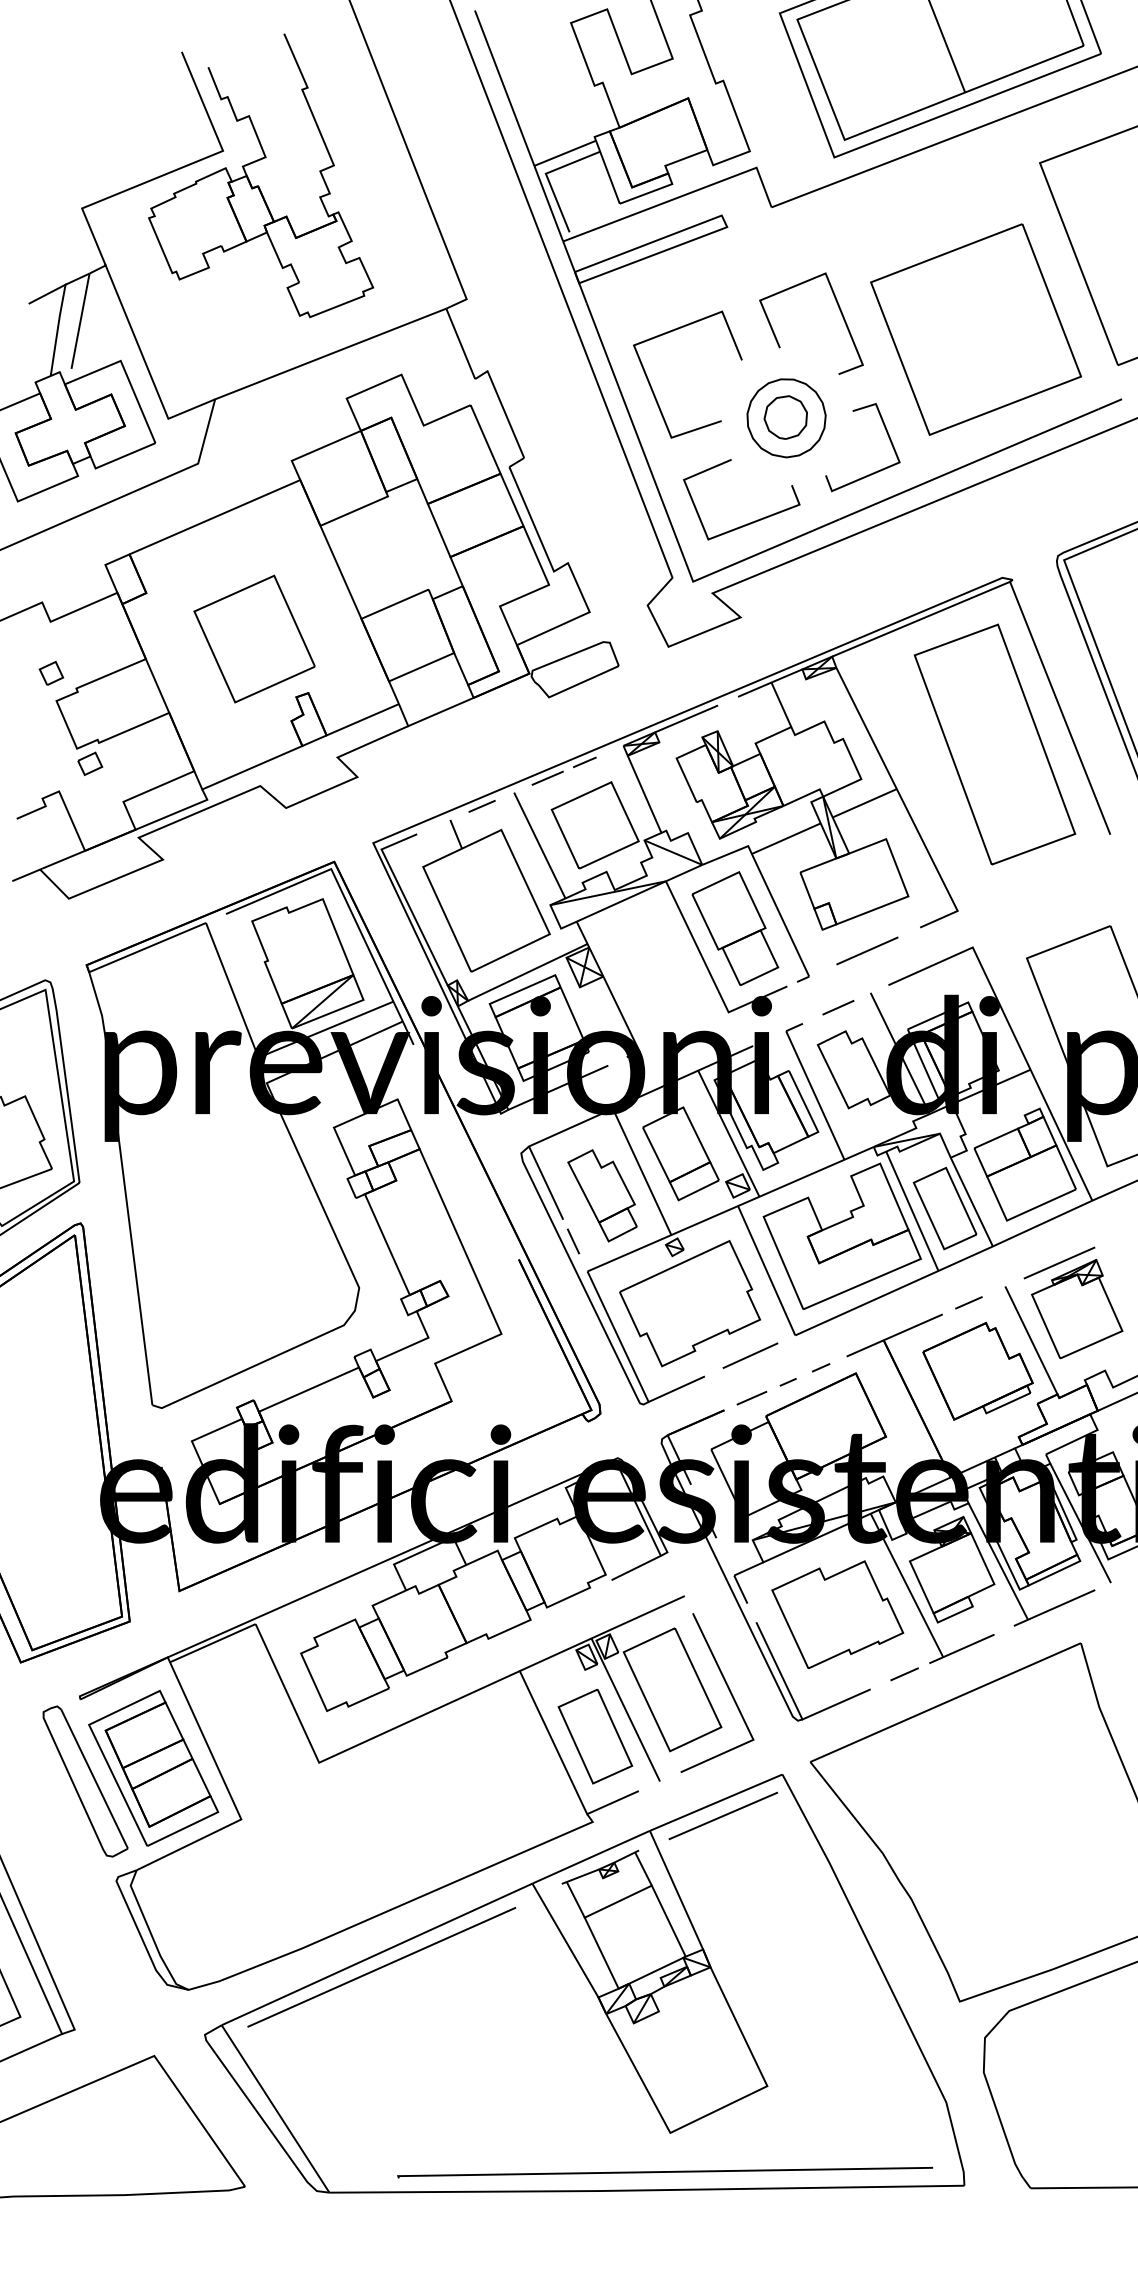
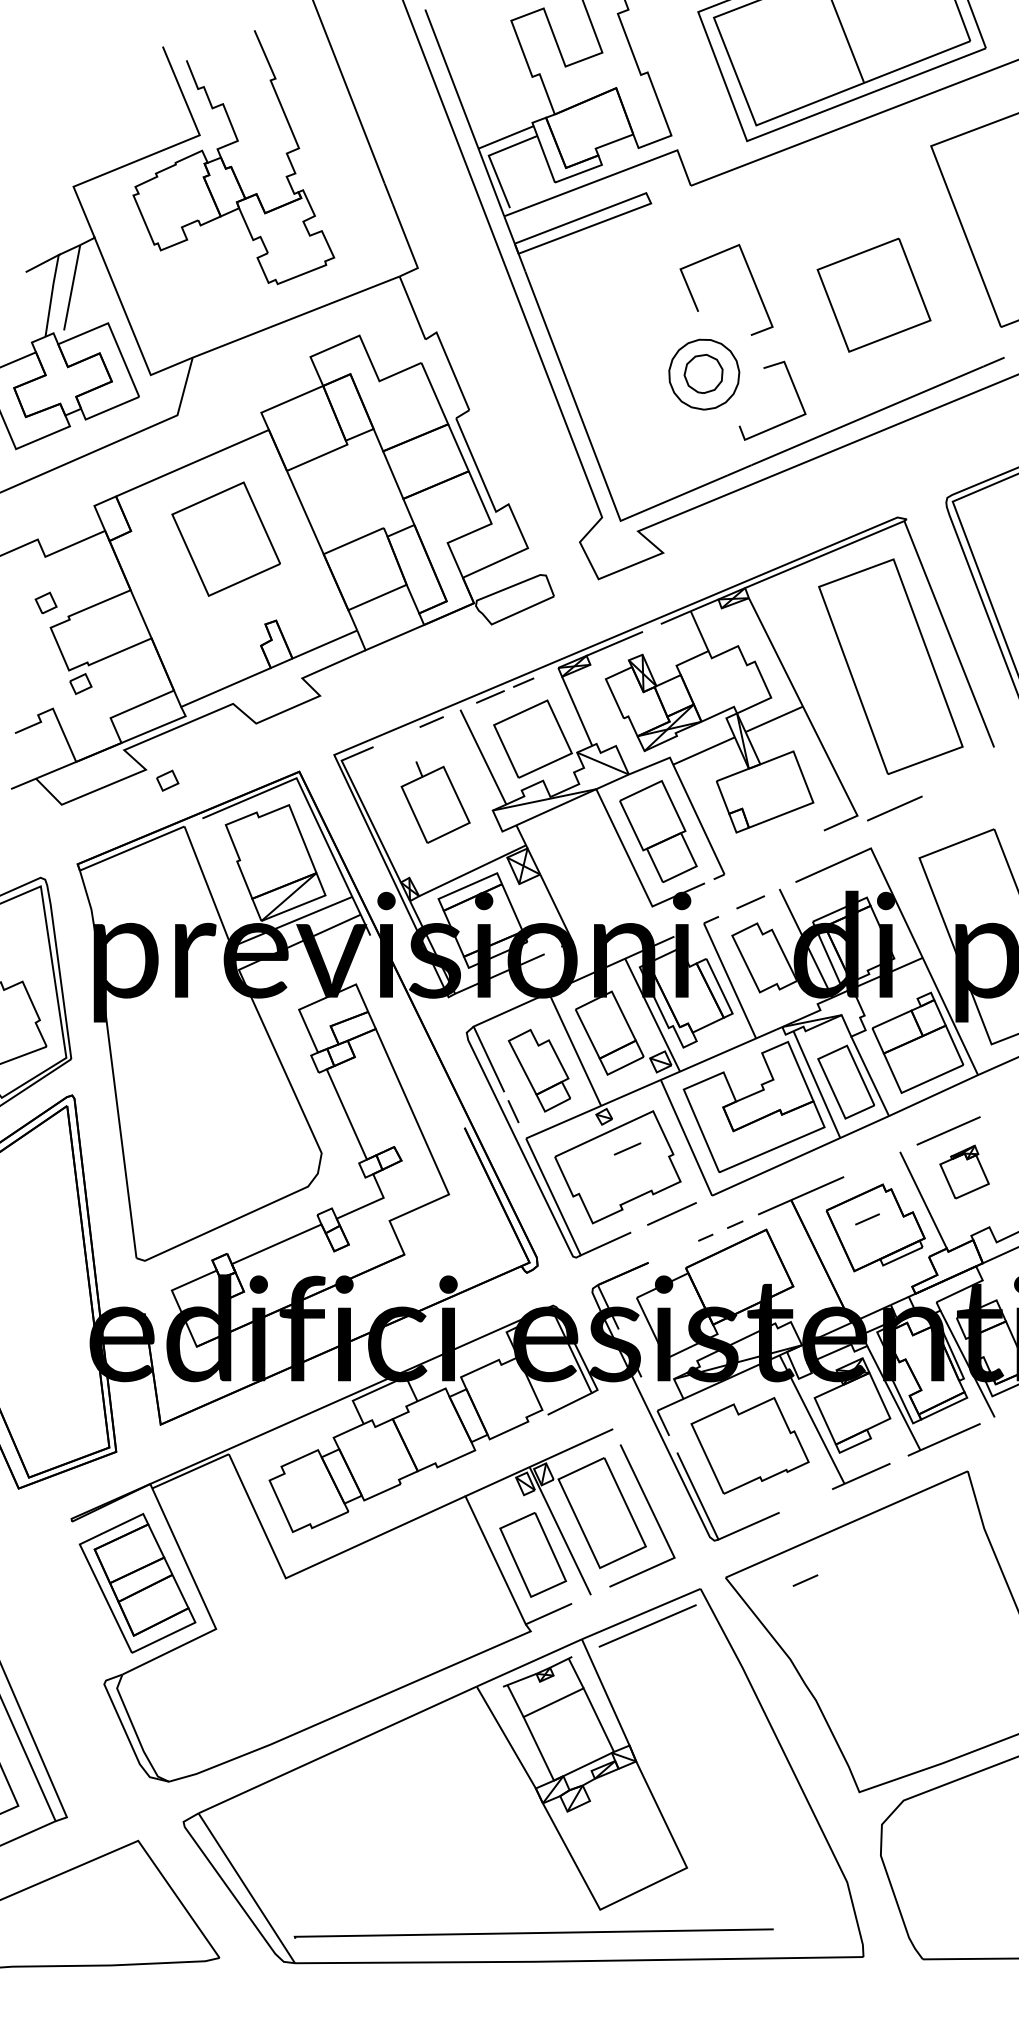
part: (976, 329) -> (874, 295), size x0.6
line: (652, 387) -> (584, 347), removed
line: (749, 522) -> (671, 467), removed
part: (254, 638) -> (226, 538), moved
part: (187, 871) -> (167, 780), added
part: (486, 895) -> (435, 801), size x0.6
line: (867, 950) -> (894, 808), moved
line: (968, 1302) -> (867, 1219), moved
part: (1077, 1308) -> (964, 1171), size x0.6
line: (751, 1397) -> (627, 1148), moved
line: (904, 1674) -> (805, 1580), moved
part: (85, 1781) -> (76, 1595), removed
line: (381, 1967) -> (341, 1761), removed
line: (665, 2172) -> (534, 1933), moved

